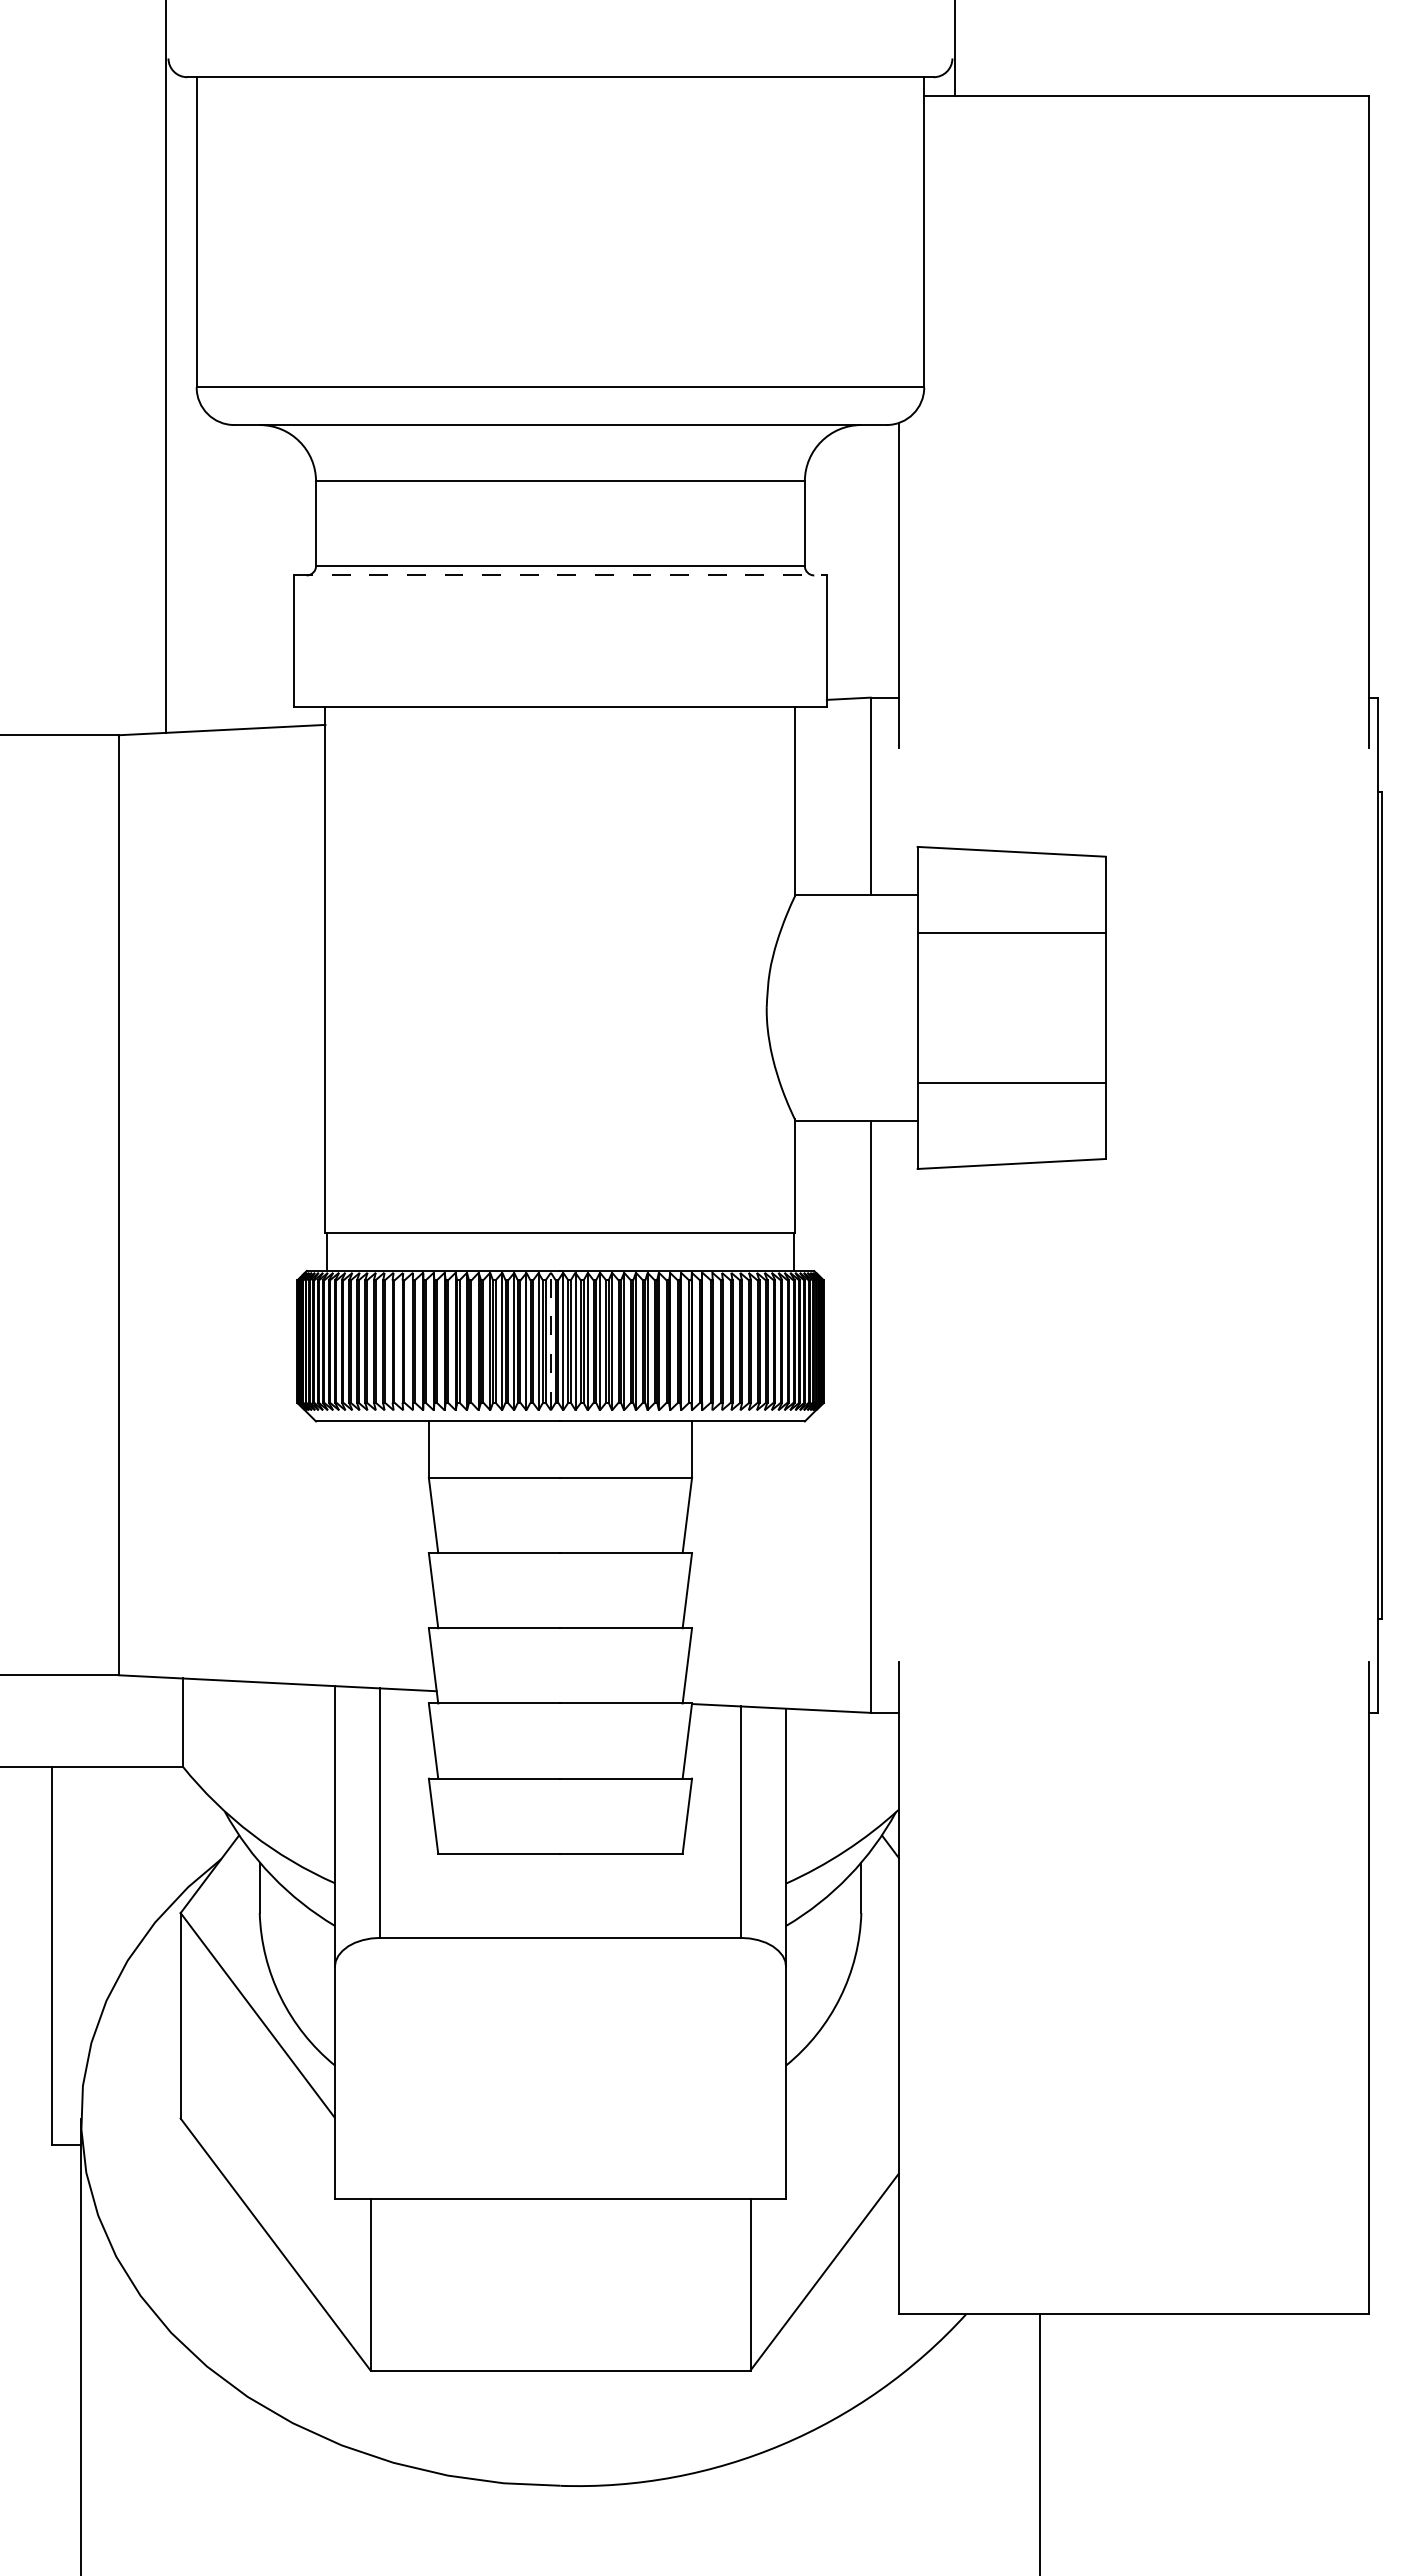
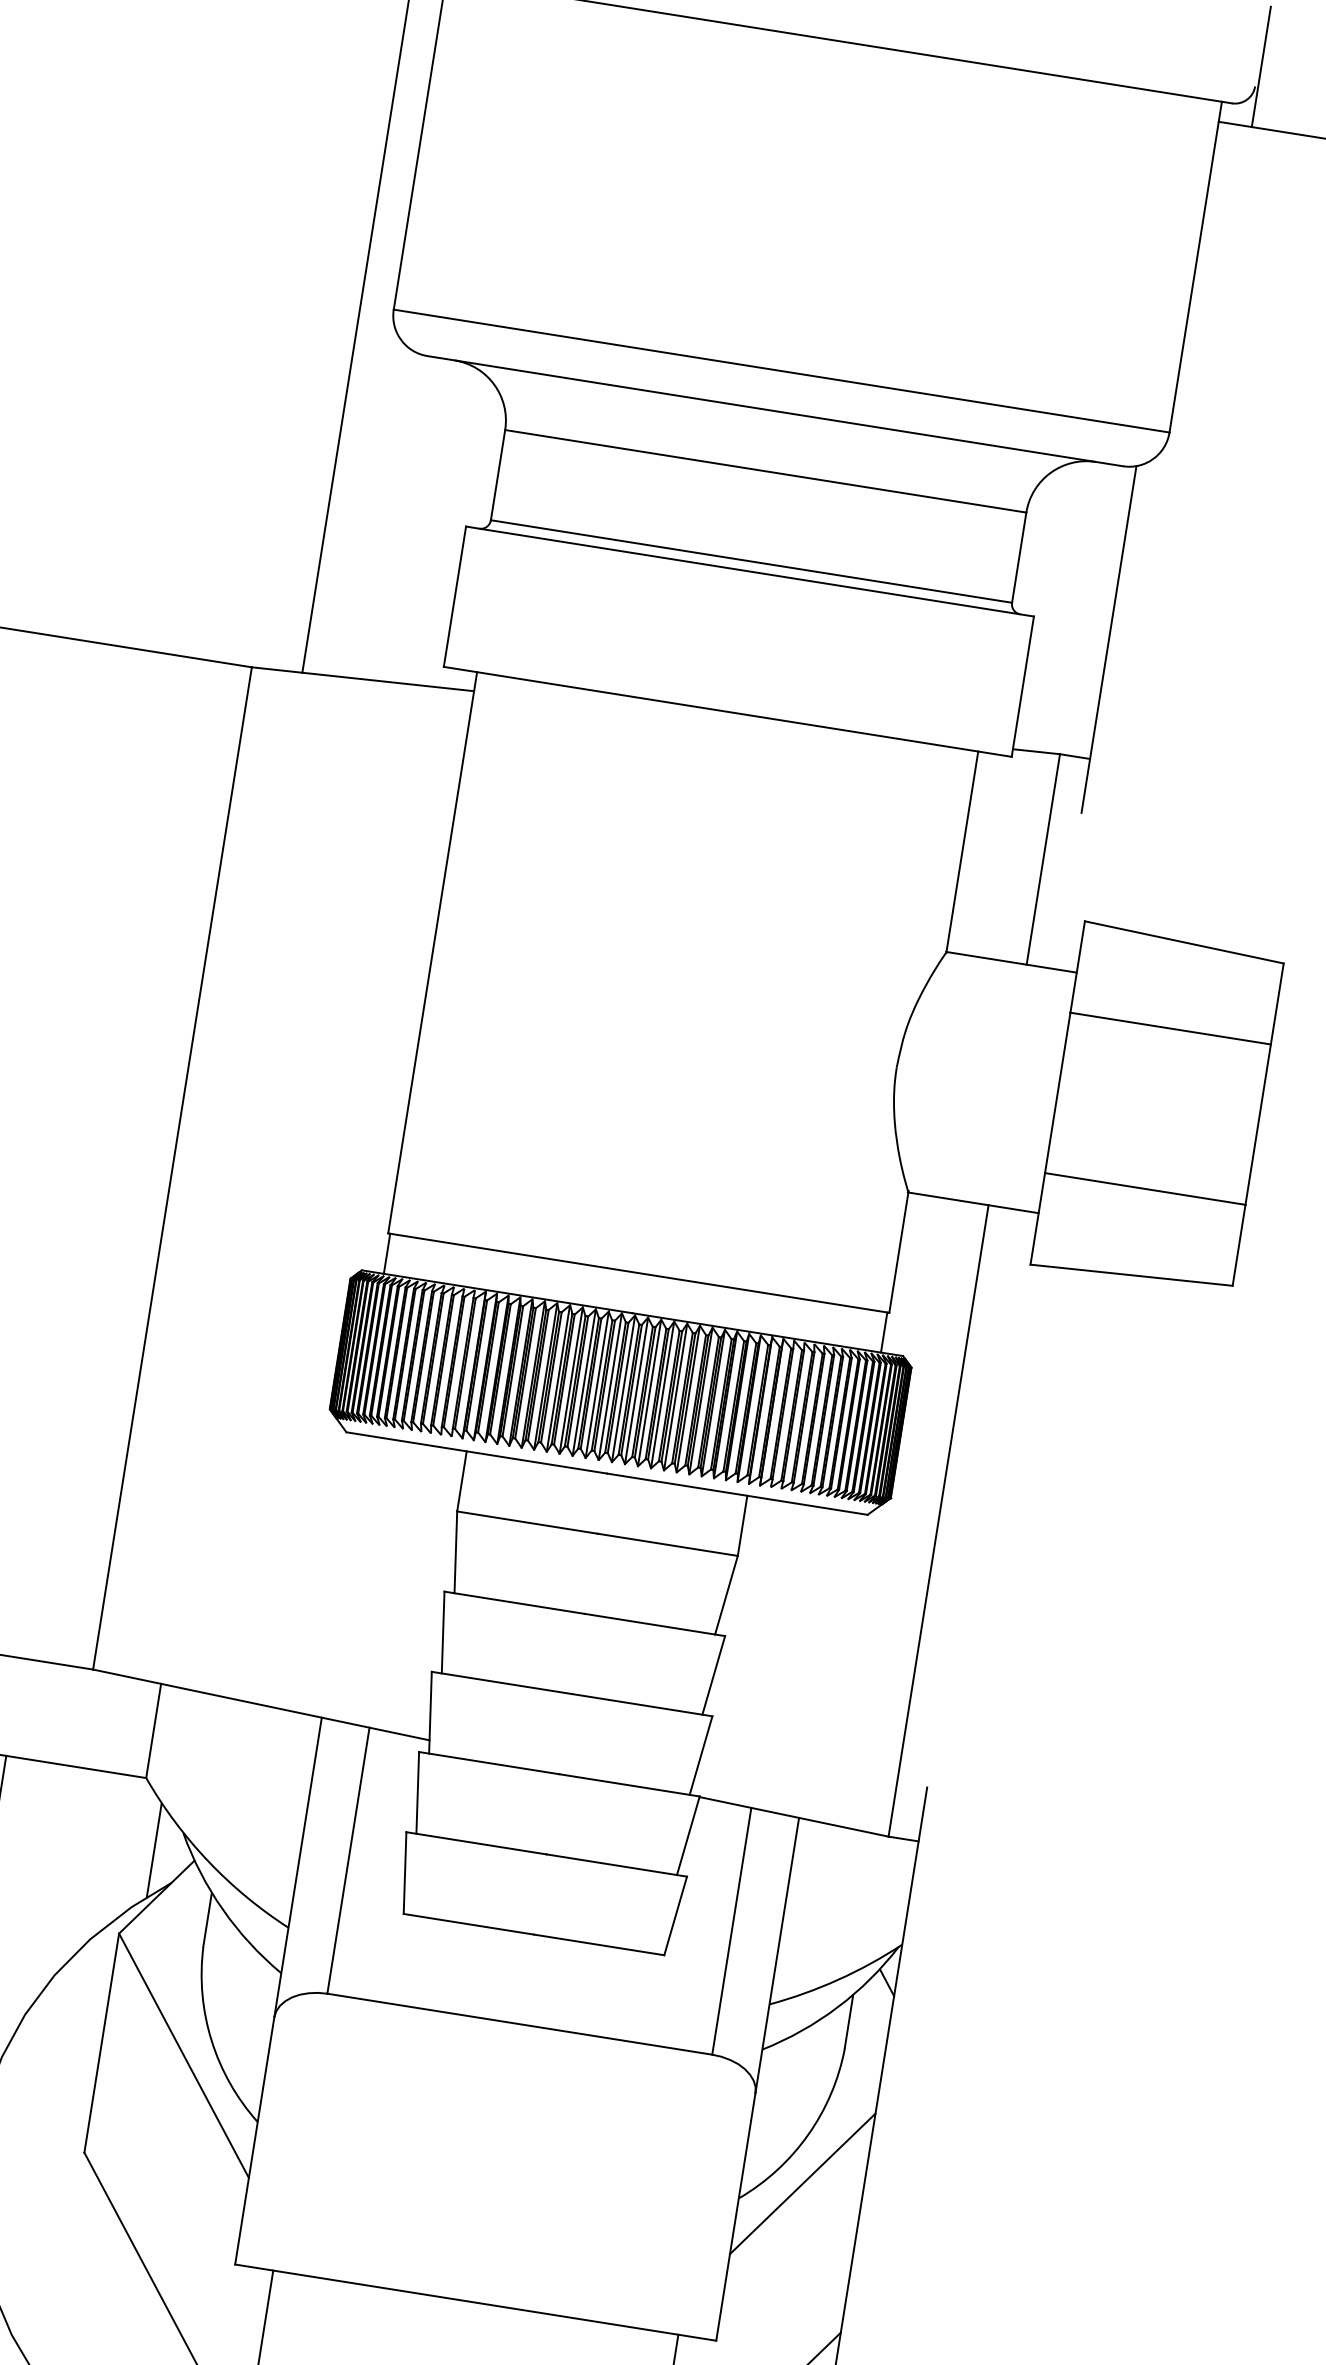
line: (561, 575) -> (751, 571), dashed -> solid
line: (550, 1341) -> (609, 1386), dashed -> solid
line: (200, 1831) -> (154, 1849), added
line: (842, 2042) -> (802, 2183), added

